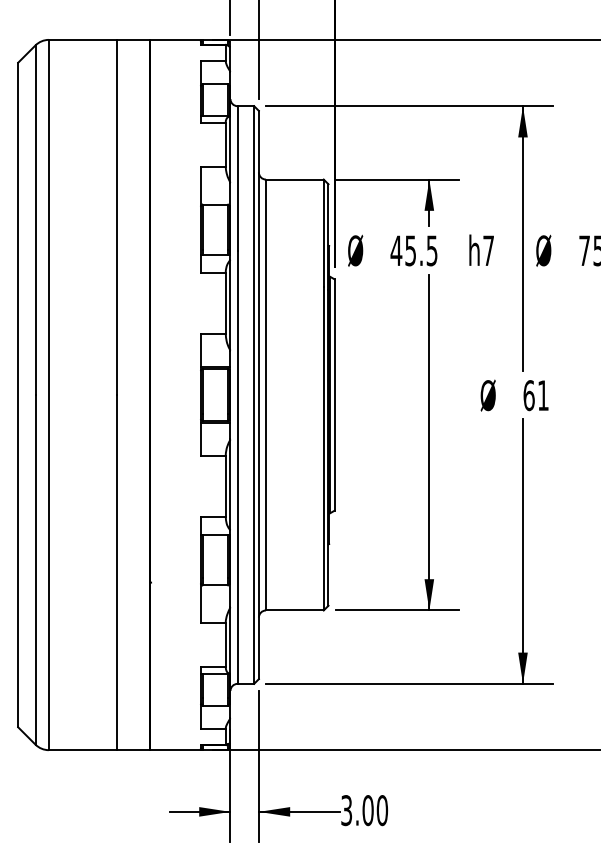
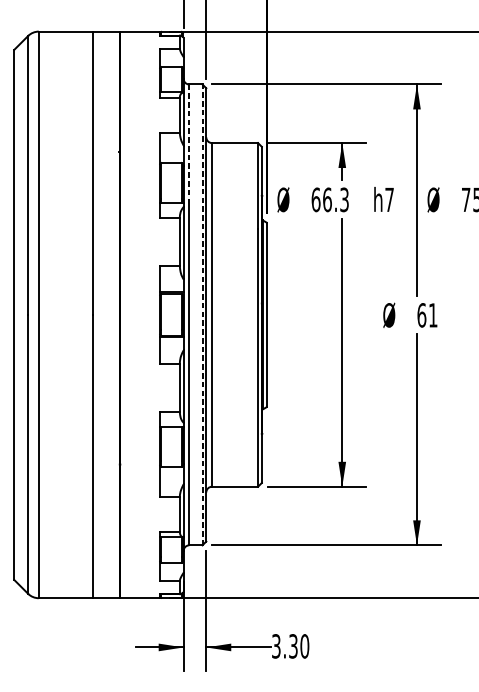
line: (237, 178) -> (189, 142), solid -> dashed
text: (413, 250) -> (329, 199), 45.5 -> 66.3
line: (254, 395) -> (202, 315), solid -> dashed
text: (367, 810) -> (292, 646), 3.00 -> 3.30

